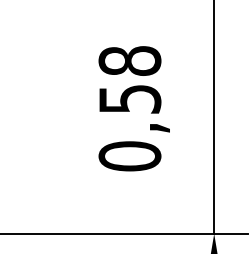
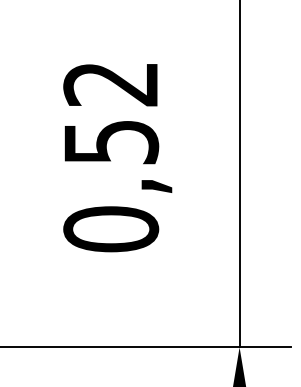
text: (129, 60) -> (110, 83), 0,58 -> 0,52

